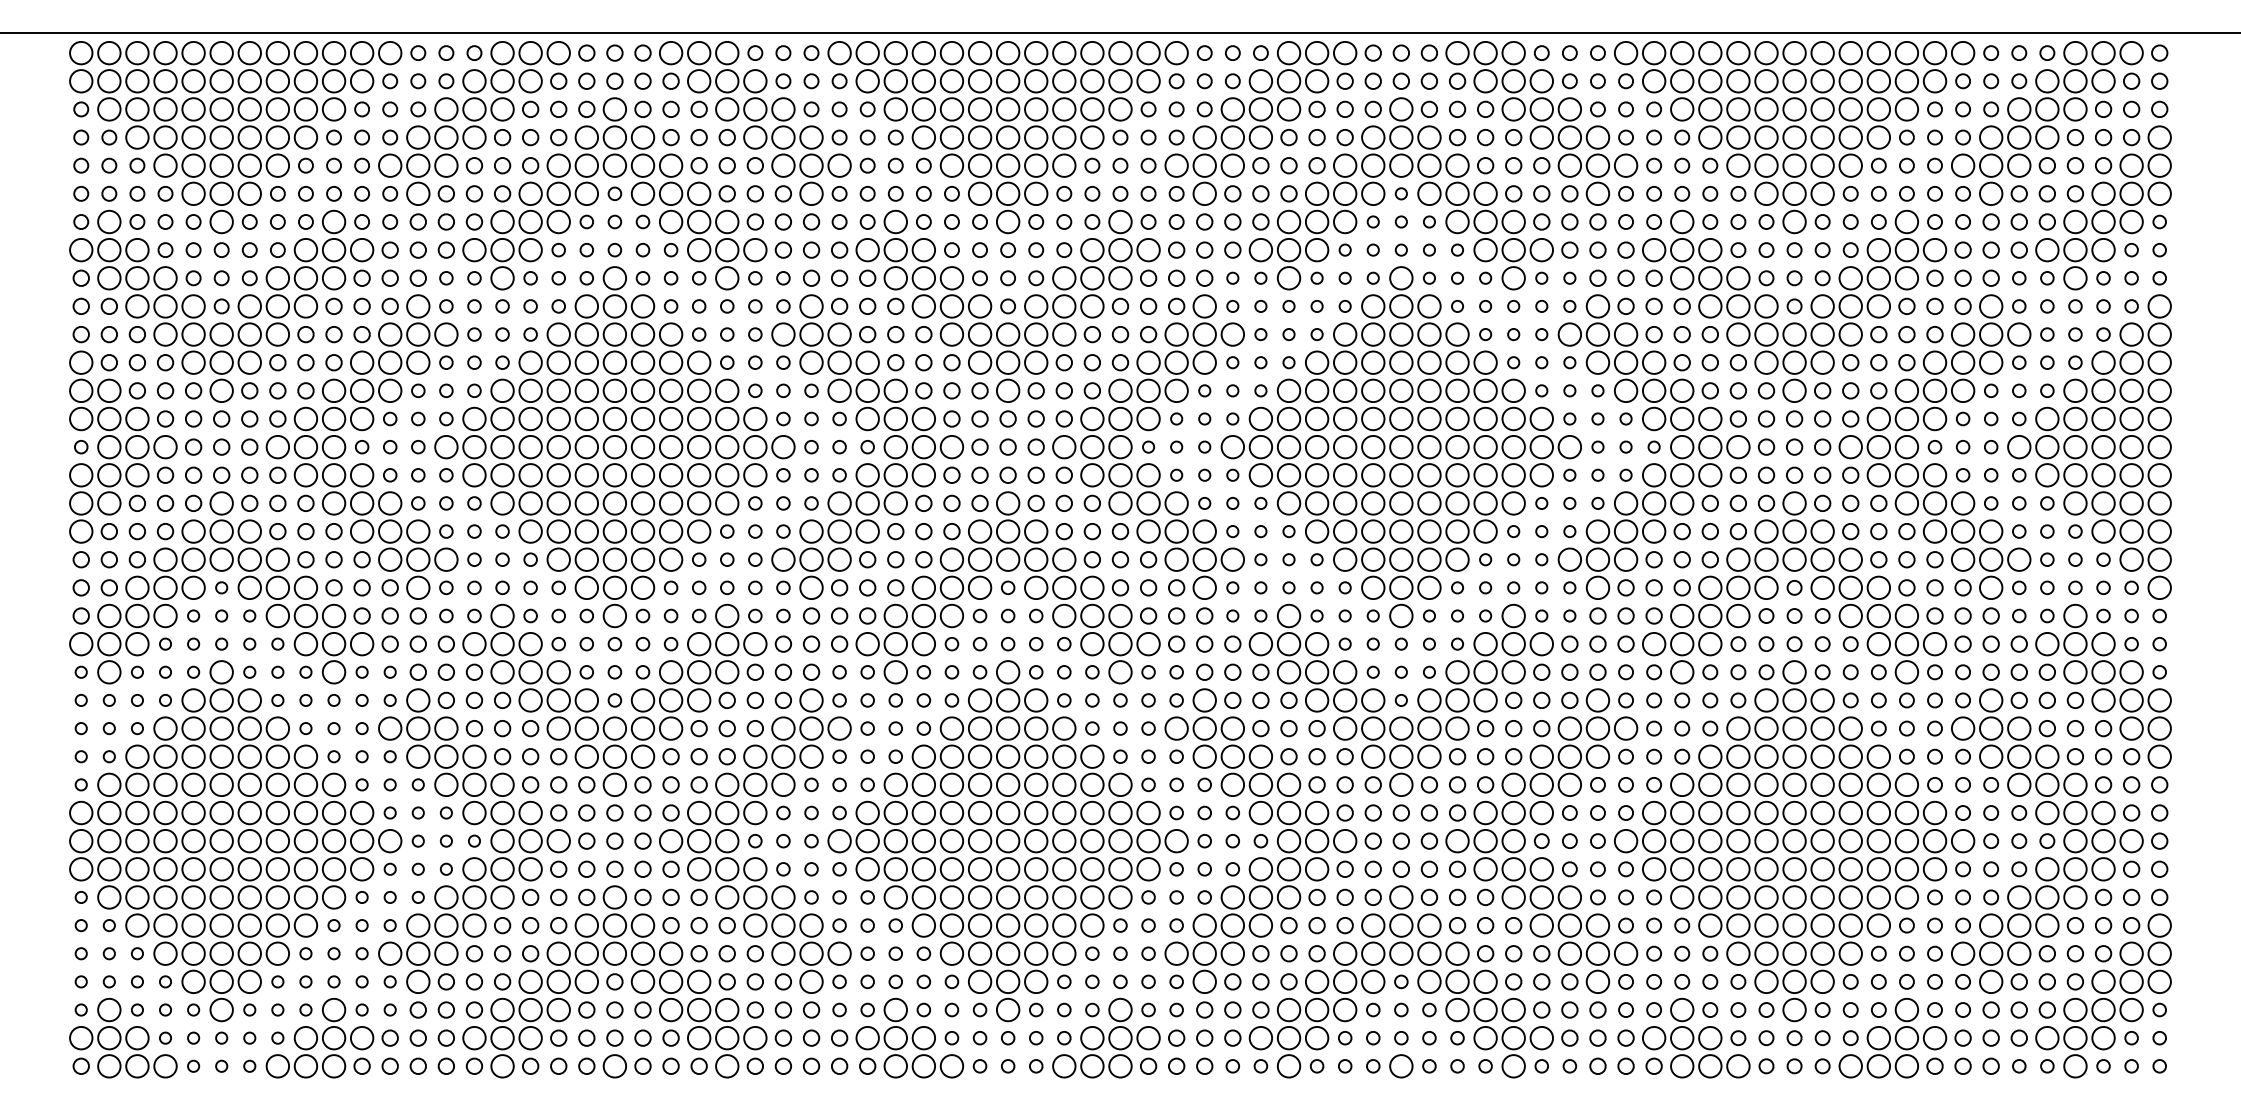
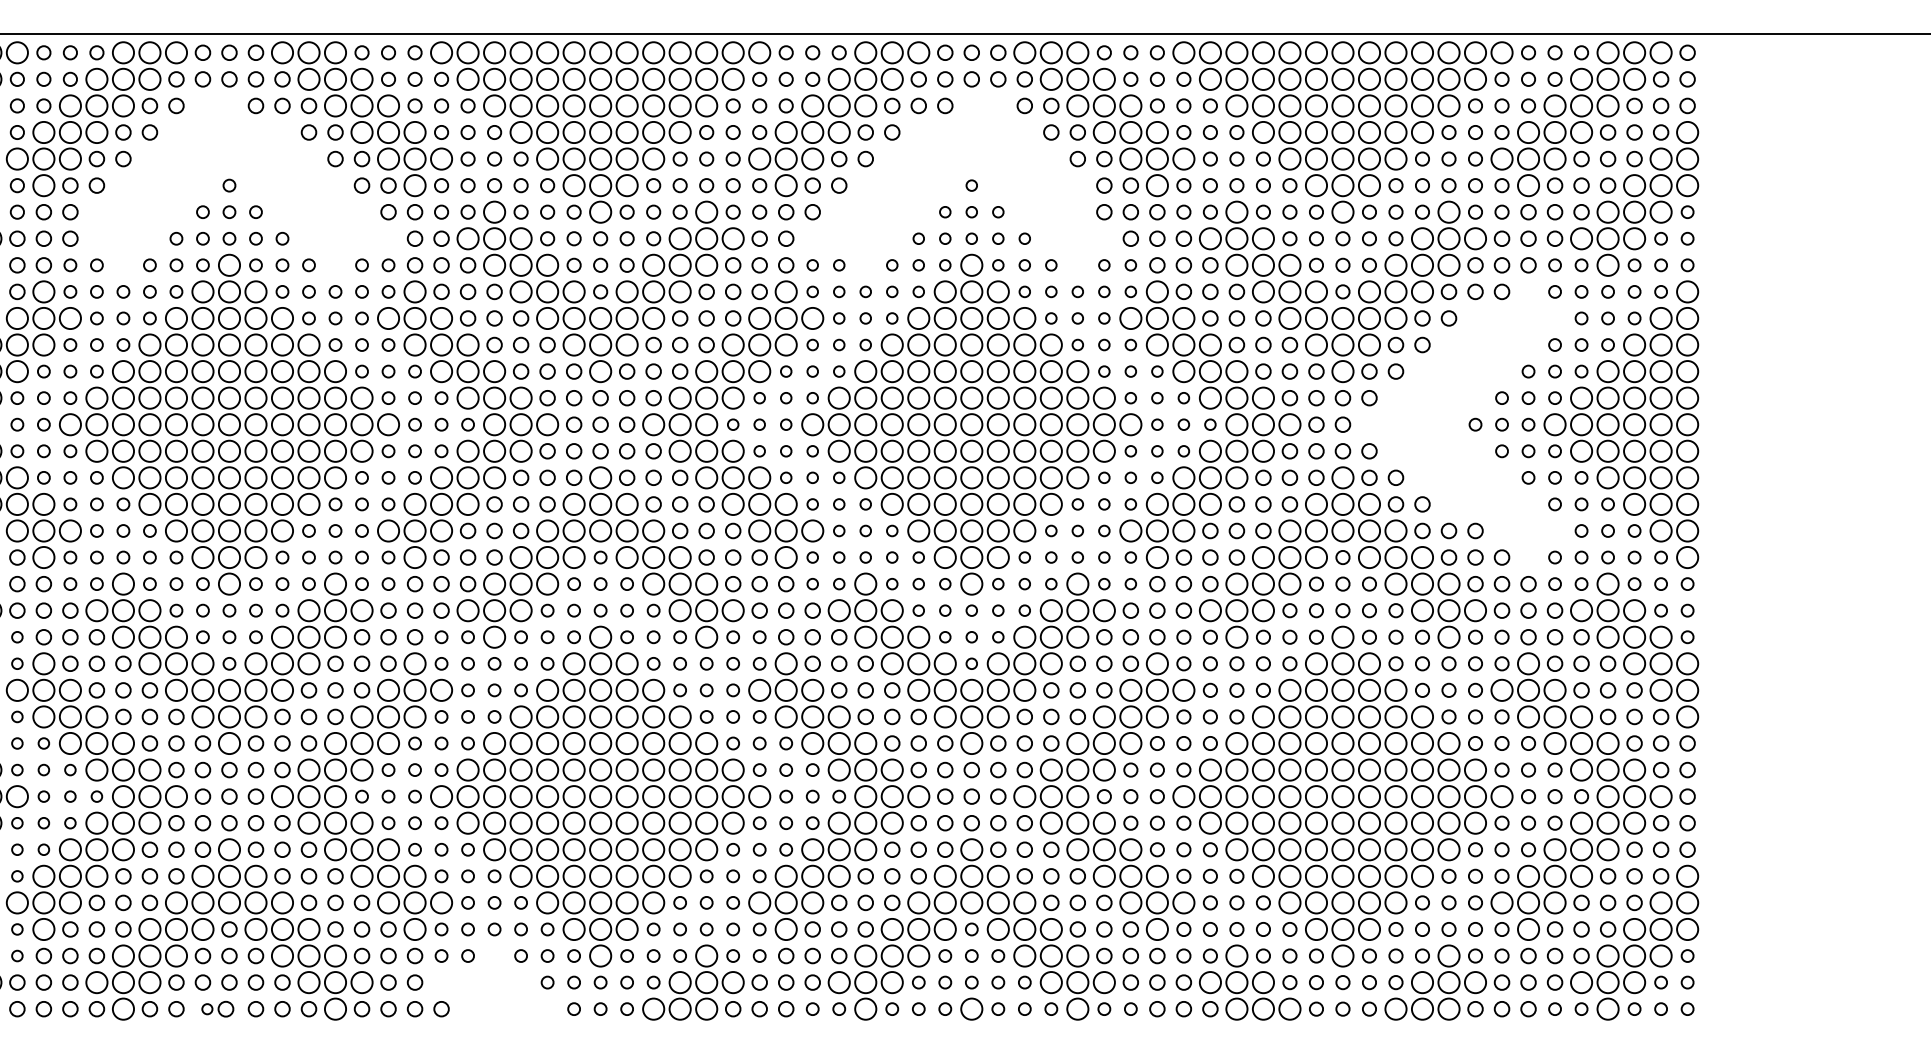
part: (626, 193) -> (240, 185), removed
part: (1388, 193) -> (959, 185), removed
part: (1922, 446) -> (1463, 424), removed
part: (897, 1037) -> (496, 981), removed
part: (602, 1066) -> (217, 1009), size x0.7

